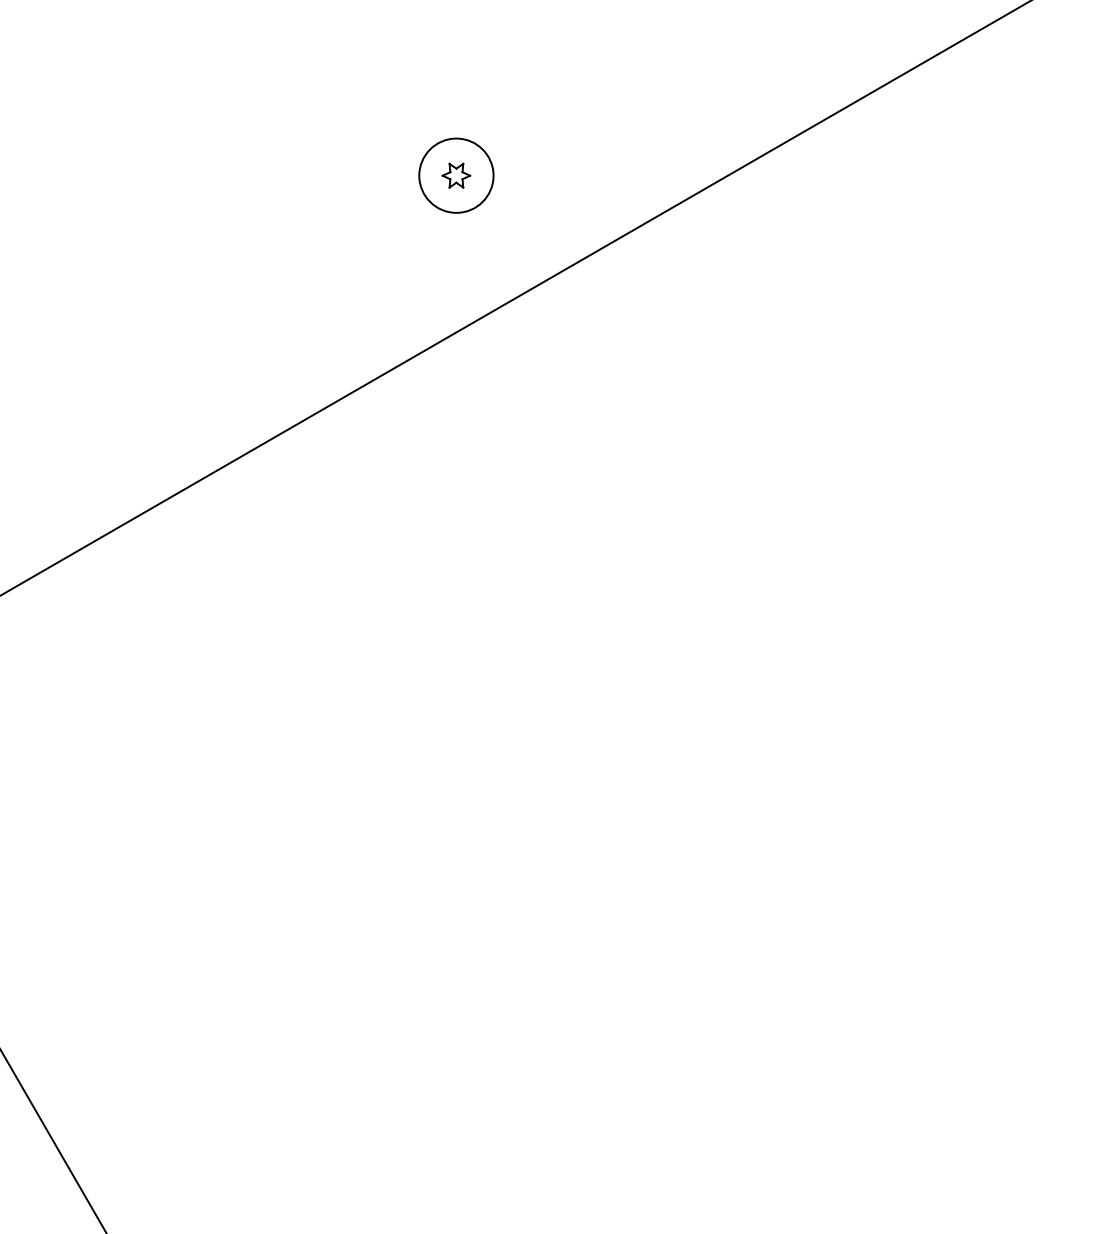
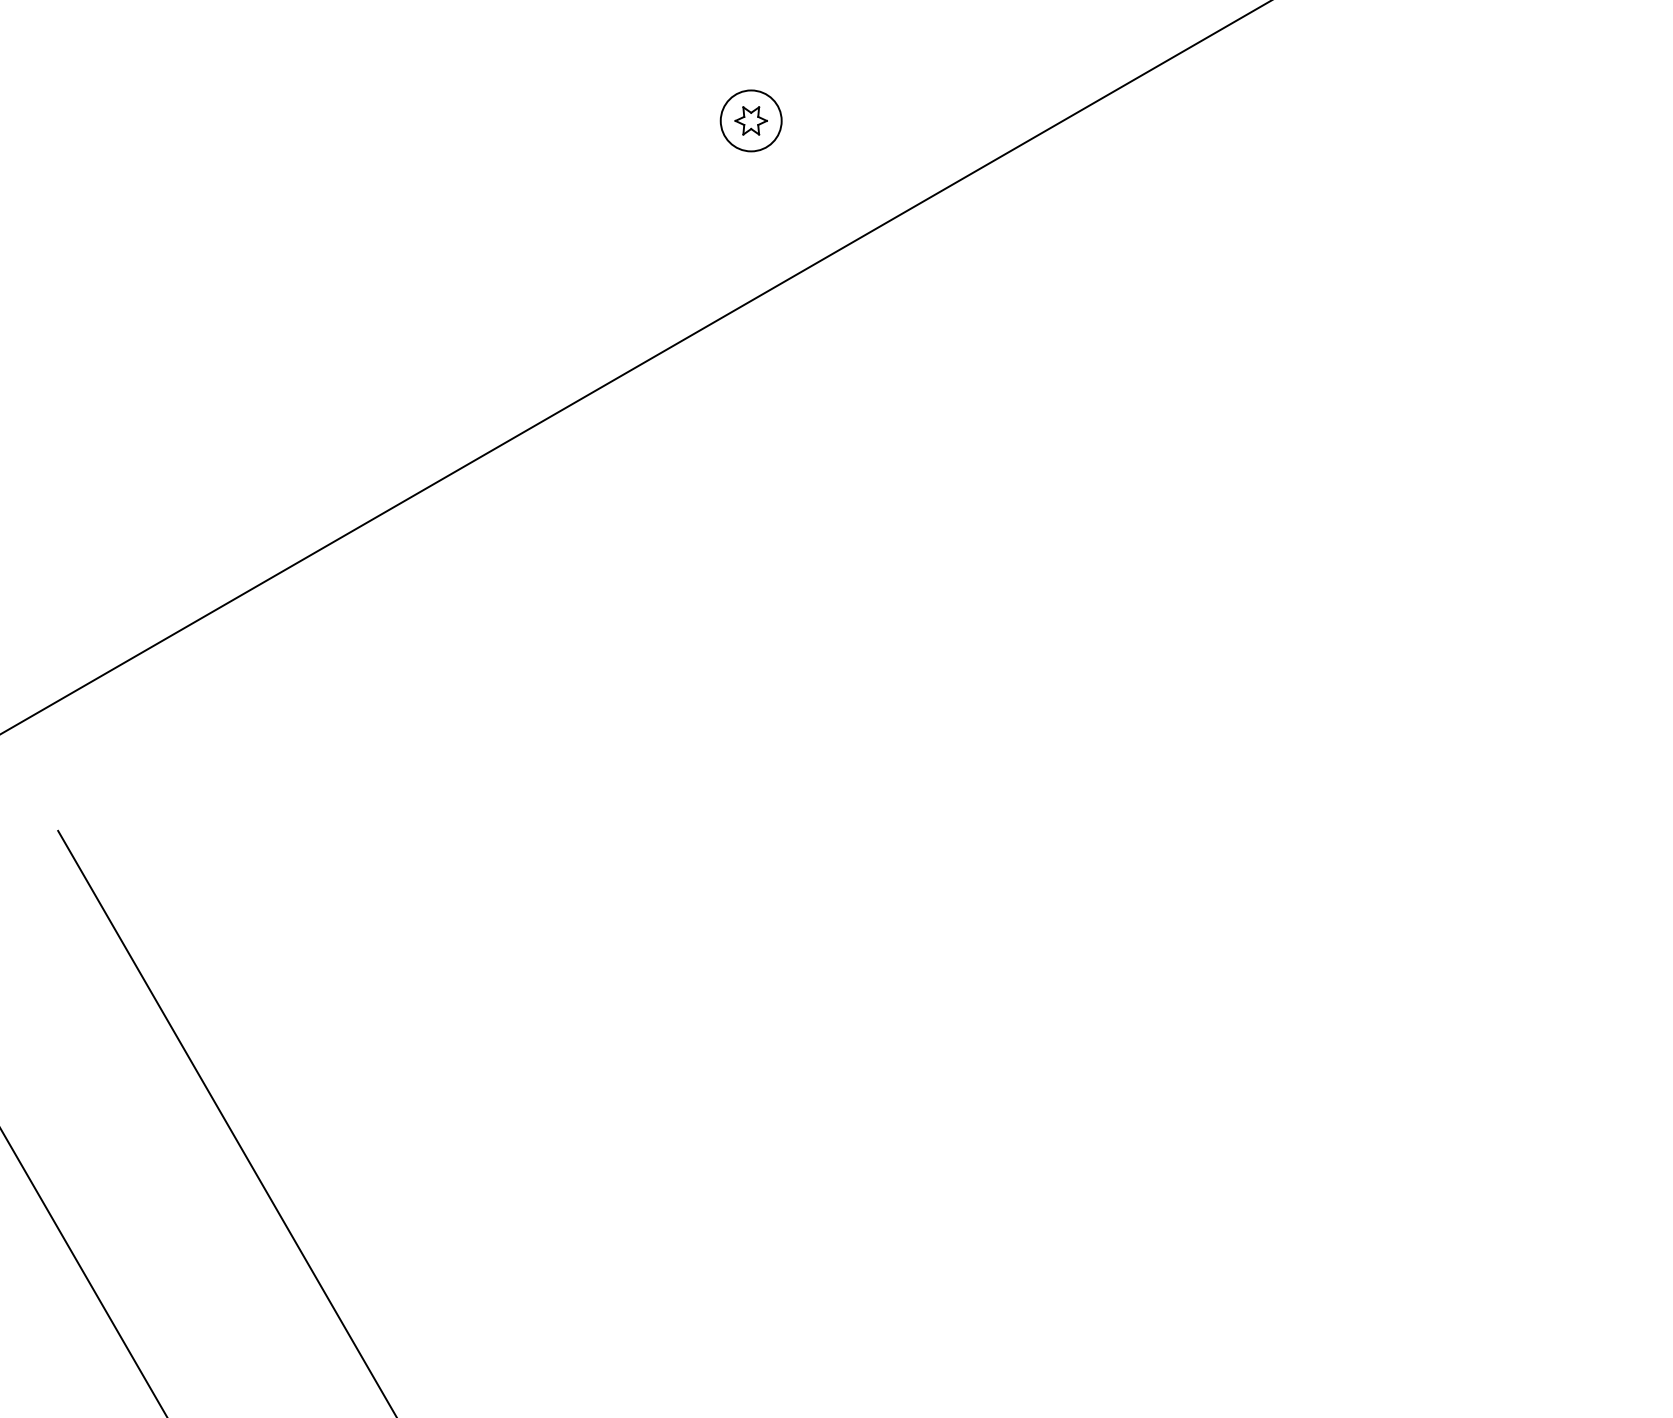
circle: (455, 175) -> (750, 120), size x0.71

